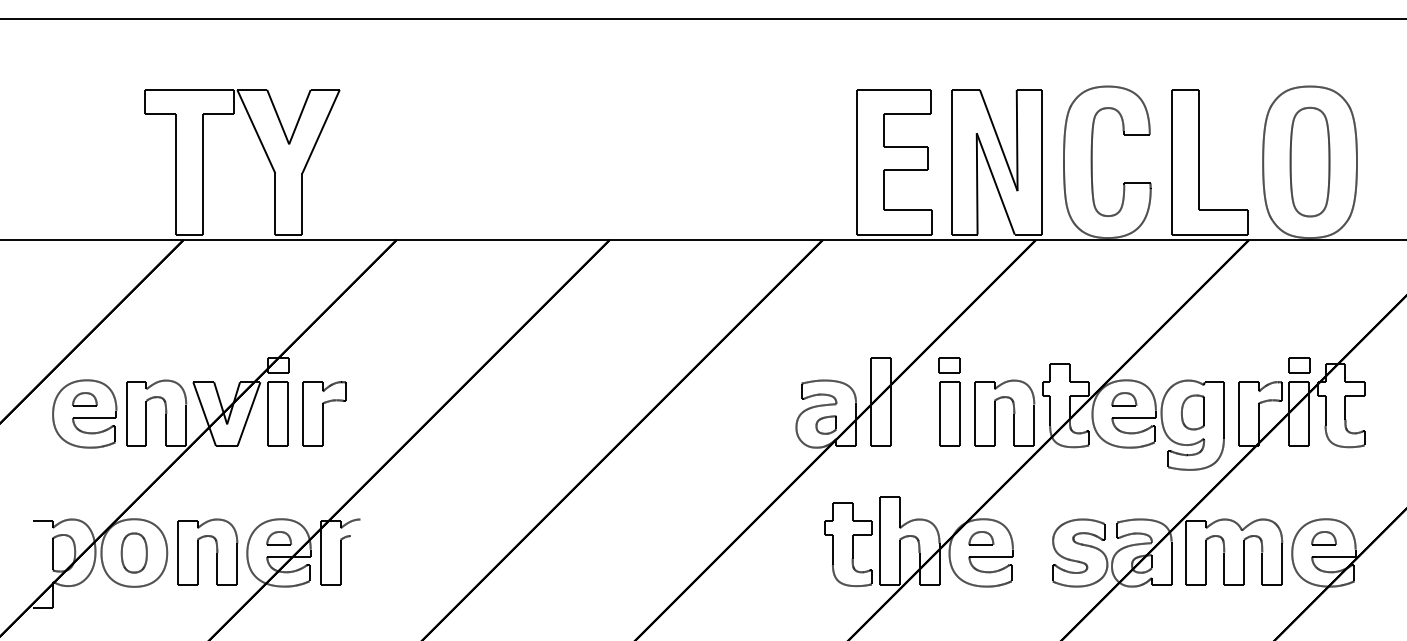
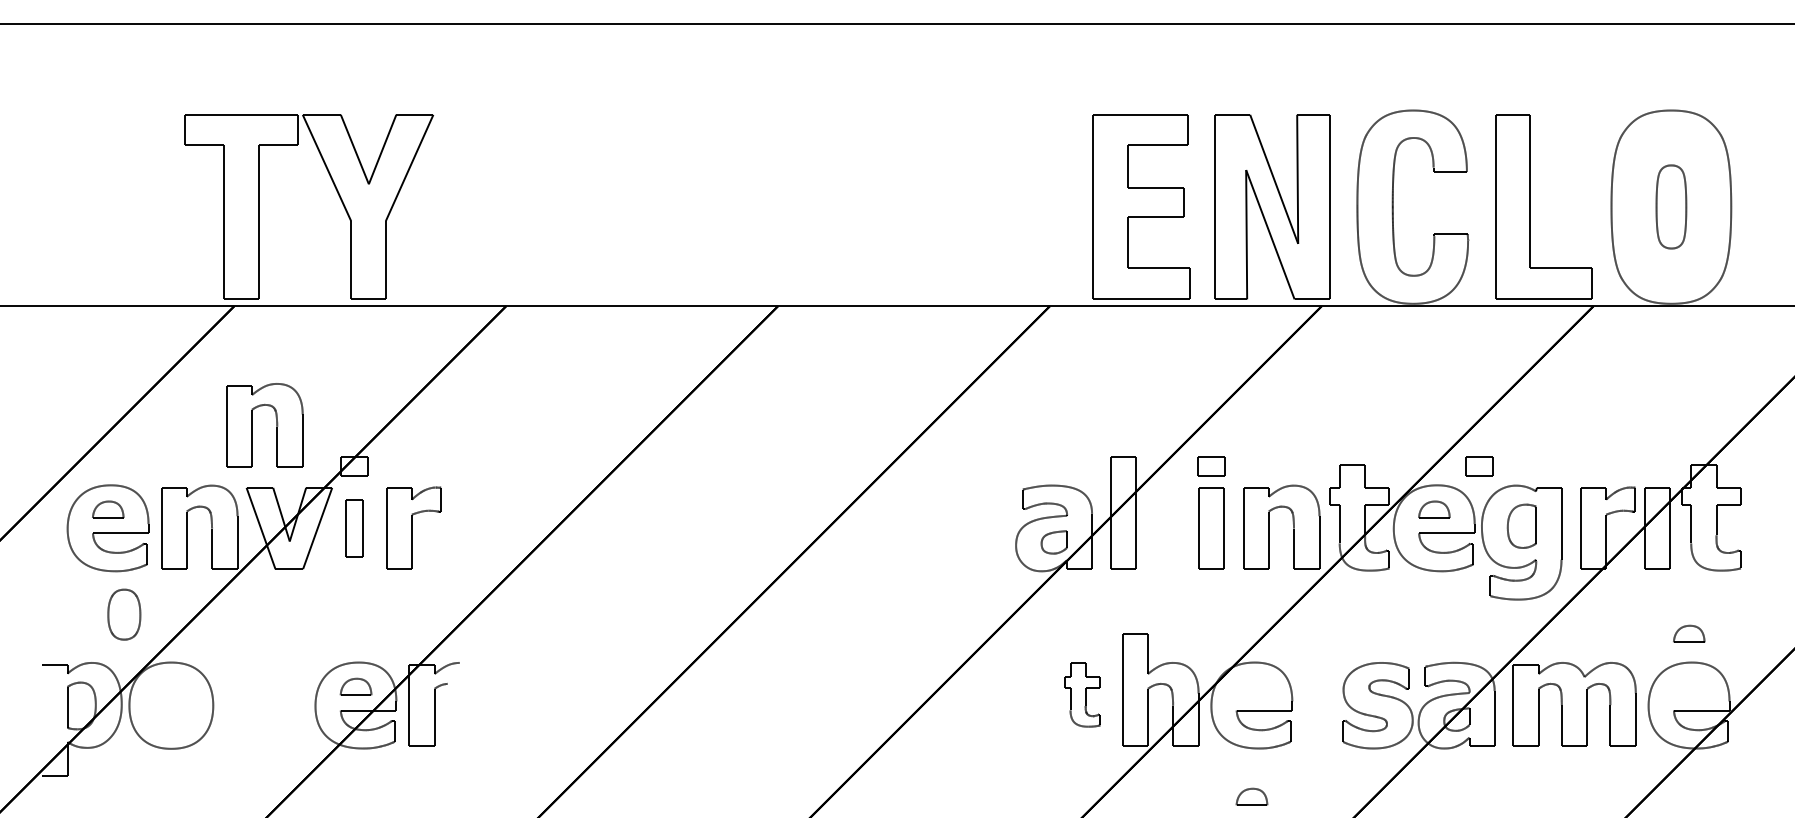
part: (1310, 161) -> (1671, 206), size x0.6
part: (1299, 365) -> (1479, 466), moved
part: (277, 414) -> (354, 528), size x0.7
part: (980, 538) -> (1251, 796), moved
part: (1324, 538) -> (1689, 633), moved
part: (848, 544) -> (1082, 694), size x0.6
part: (134, 552) -> (124, 614), moved
part: (197, 552) -> (252, 425), moved

